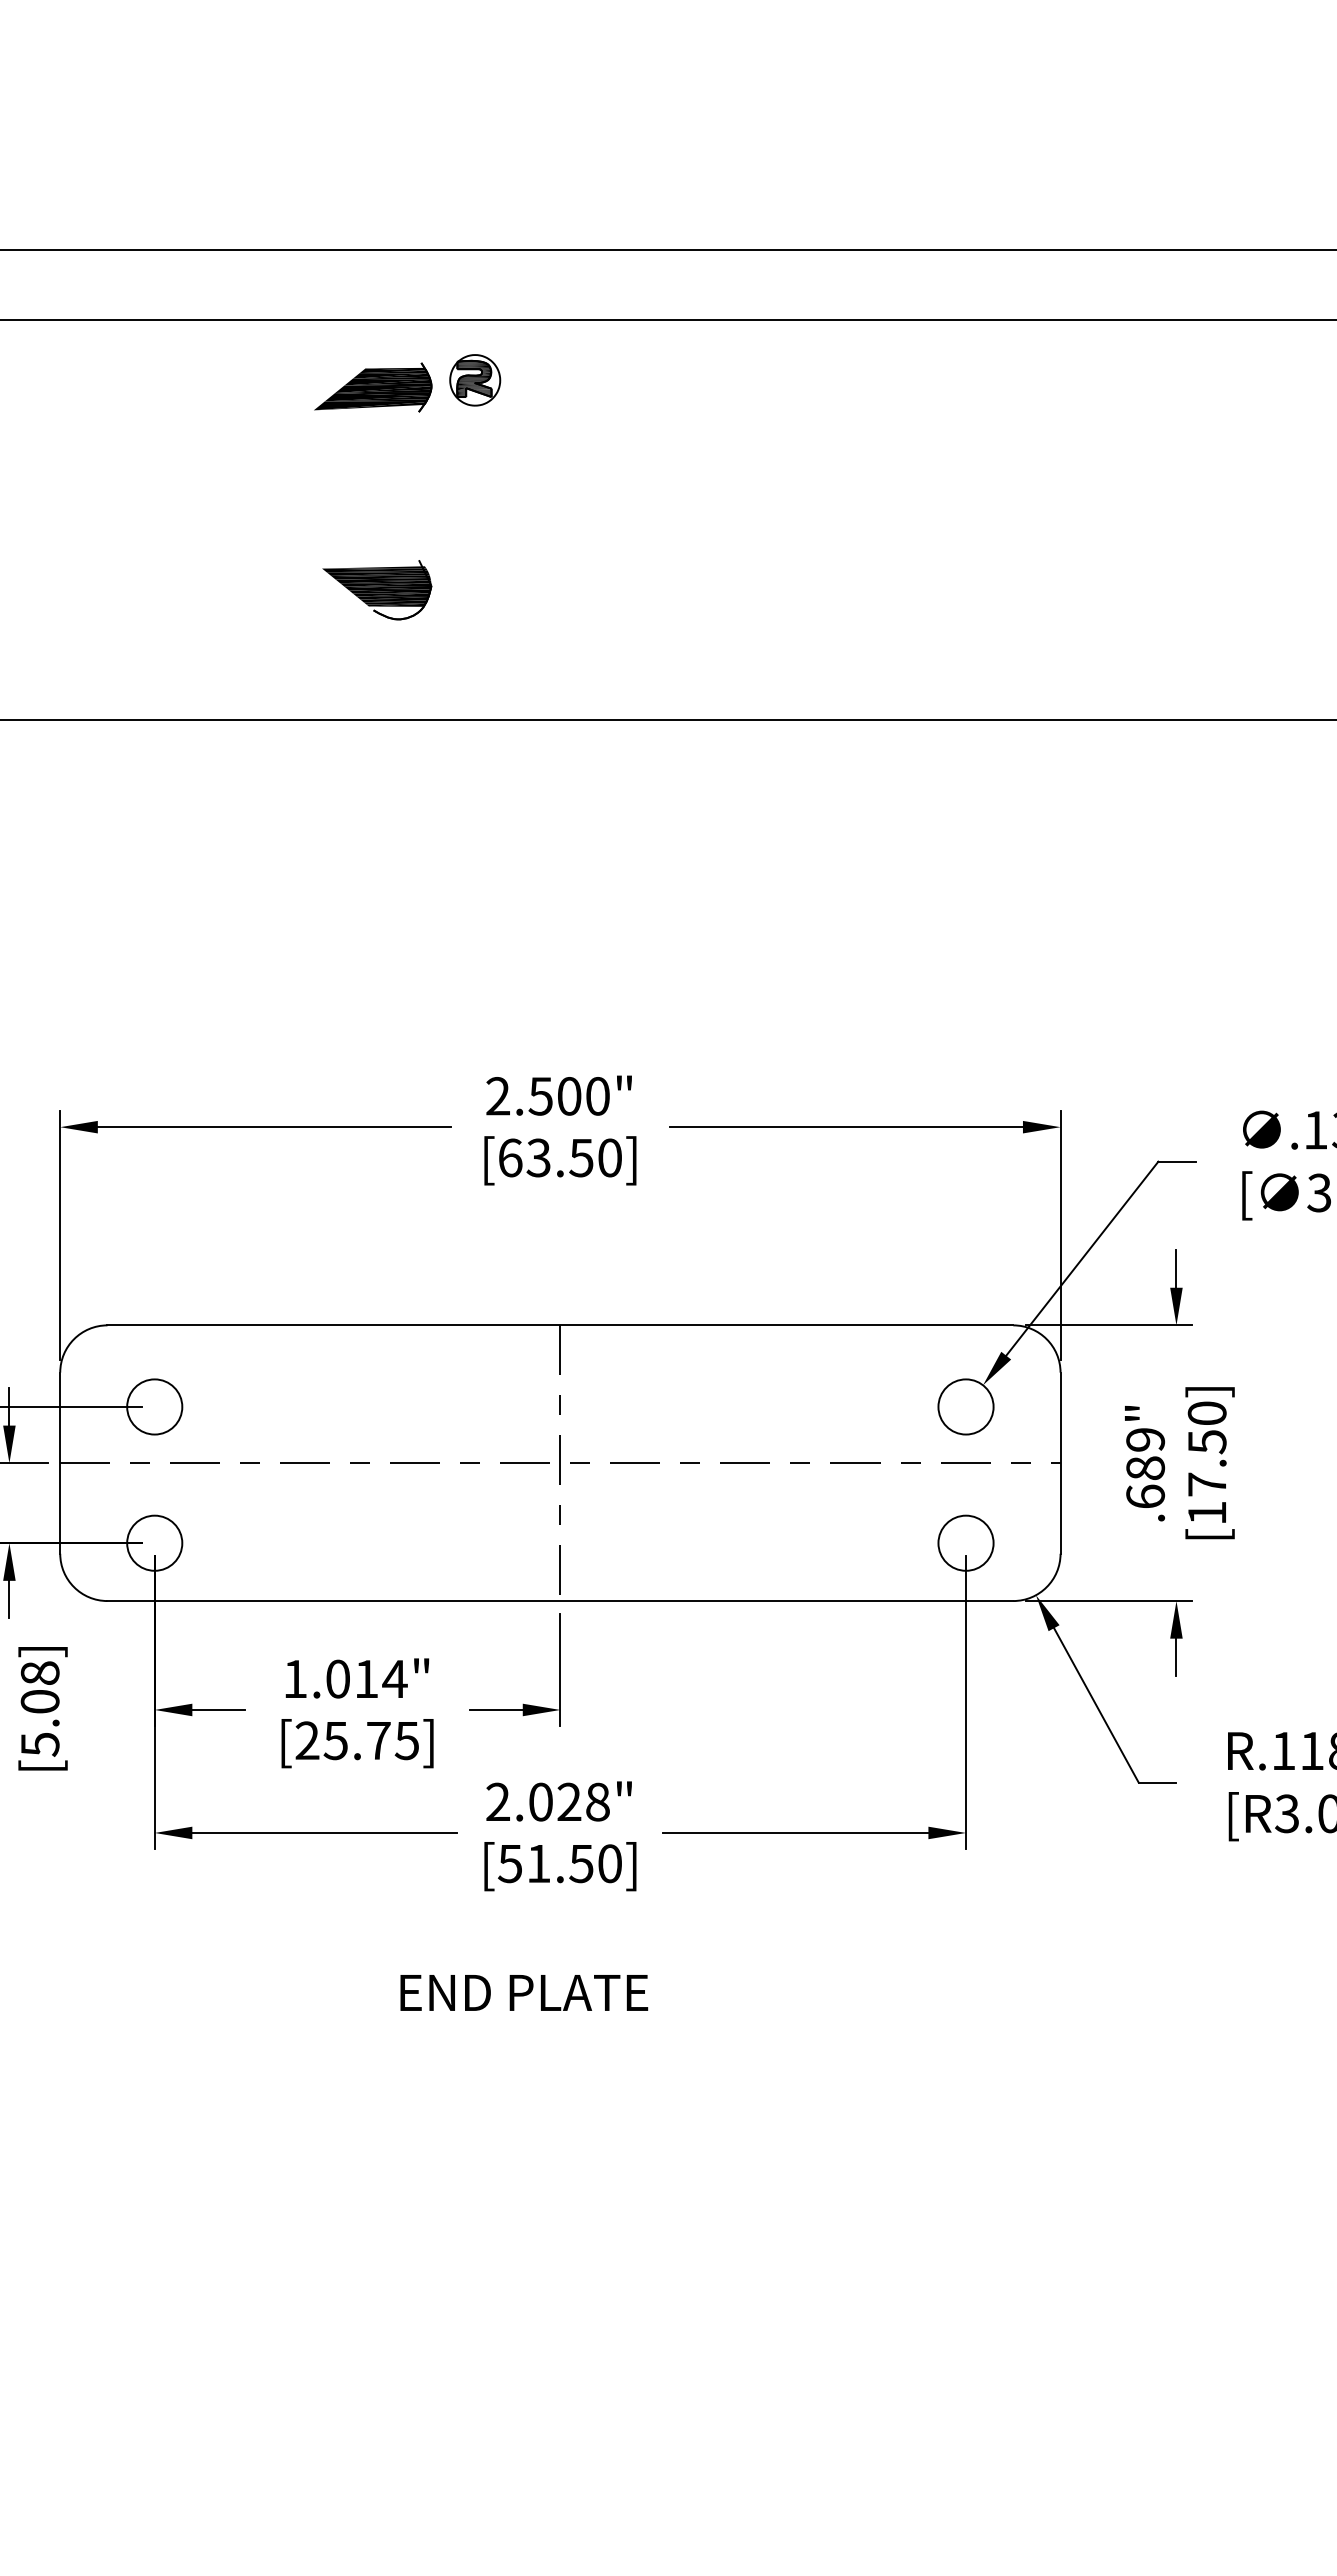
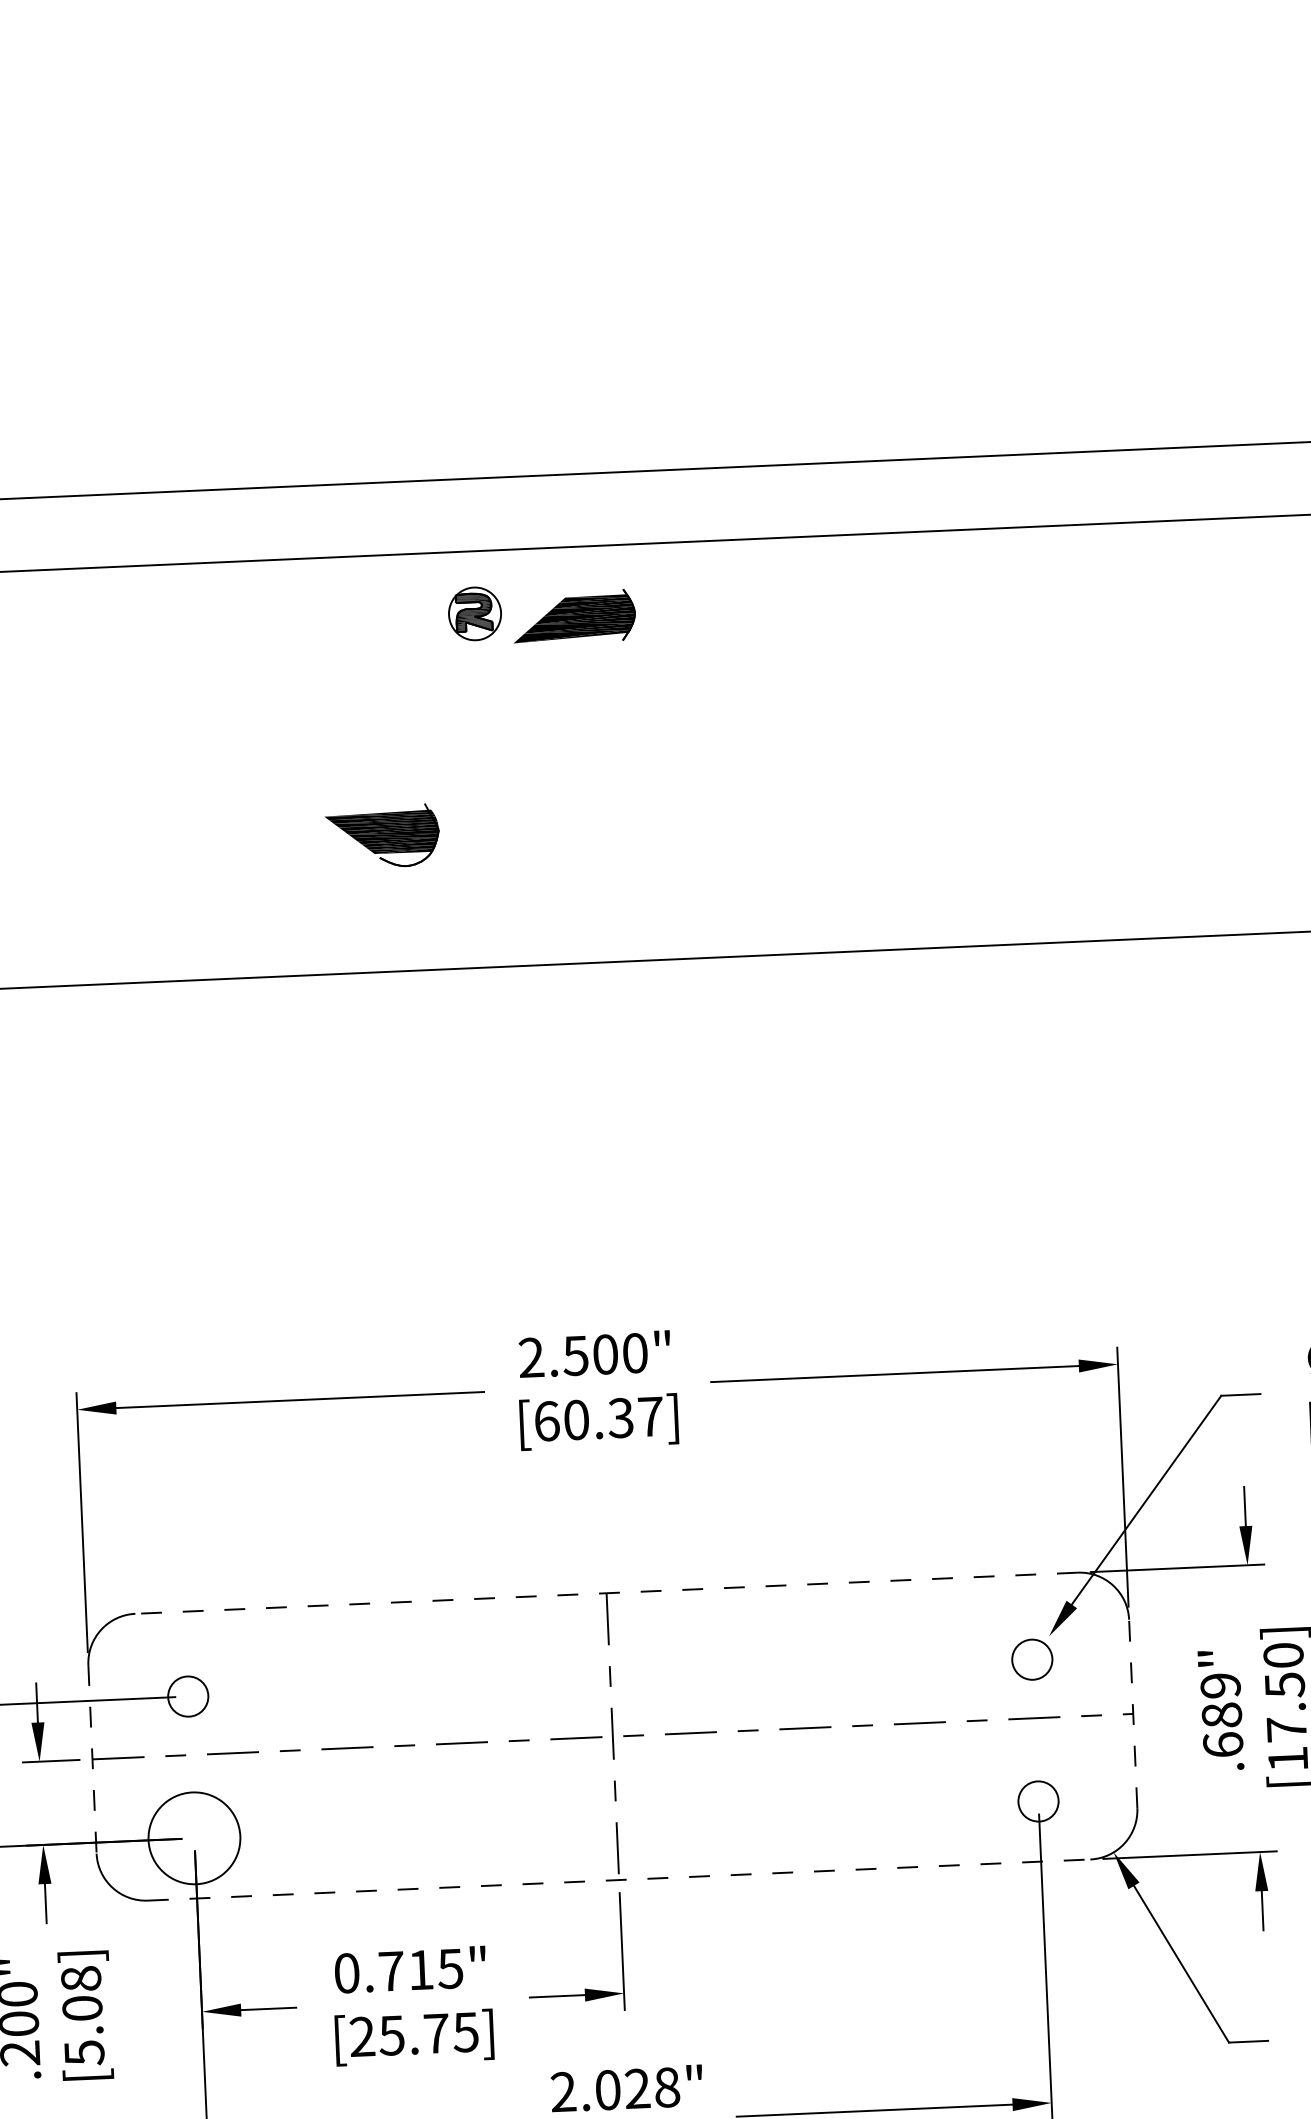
part: (373, 387) -> (574, 617), moved
text: (573, 1157) -> (612, 1417), [63.50] -> [60.37]
line: (560, 1325) -> (606, 1593), solid -> dashed
circle: (154, 1406) -> (187, 1696), size x0.7
circle: (965, 1406) -> (1031, 1659), size x0.7
line: (60, 1463) -> (92, 1759), solid -> dashed
line: (1060, 1463) -> (1133, 1714), solid -> dashed
circle: (154, 1542) -> (194, 1837), size x1.6
circle: (965, 1542) -> (1037, 1800), size x0.7
line: (560, 1601) -> (619, 1880), solid -> dashed
text: (345, 1678) -> (399, 1970), 1.014" -> 0.715"

